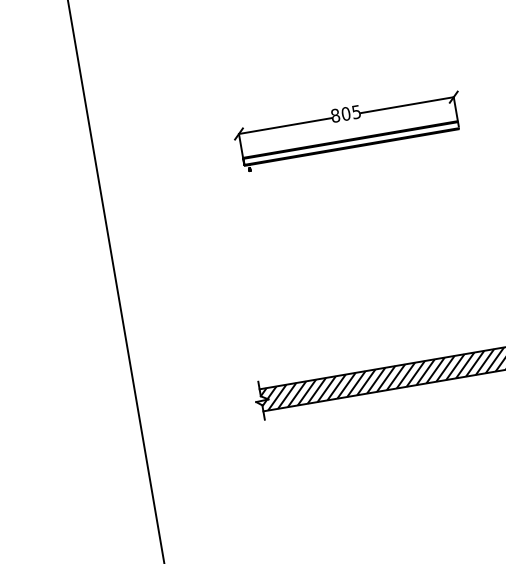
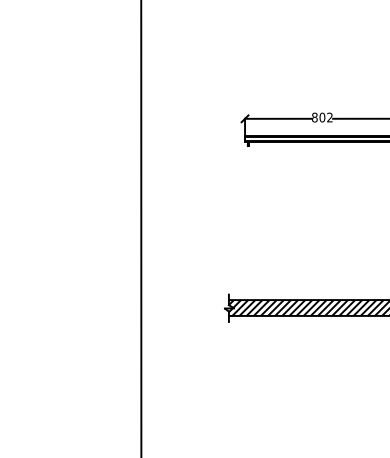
text: (355, 112) -> (329, 117), 805 -> 802

